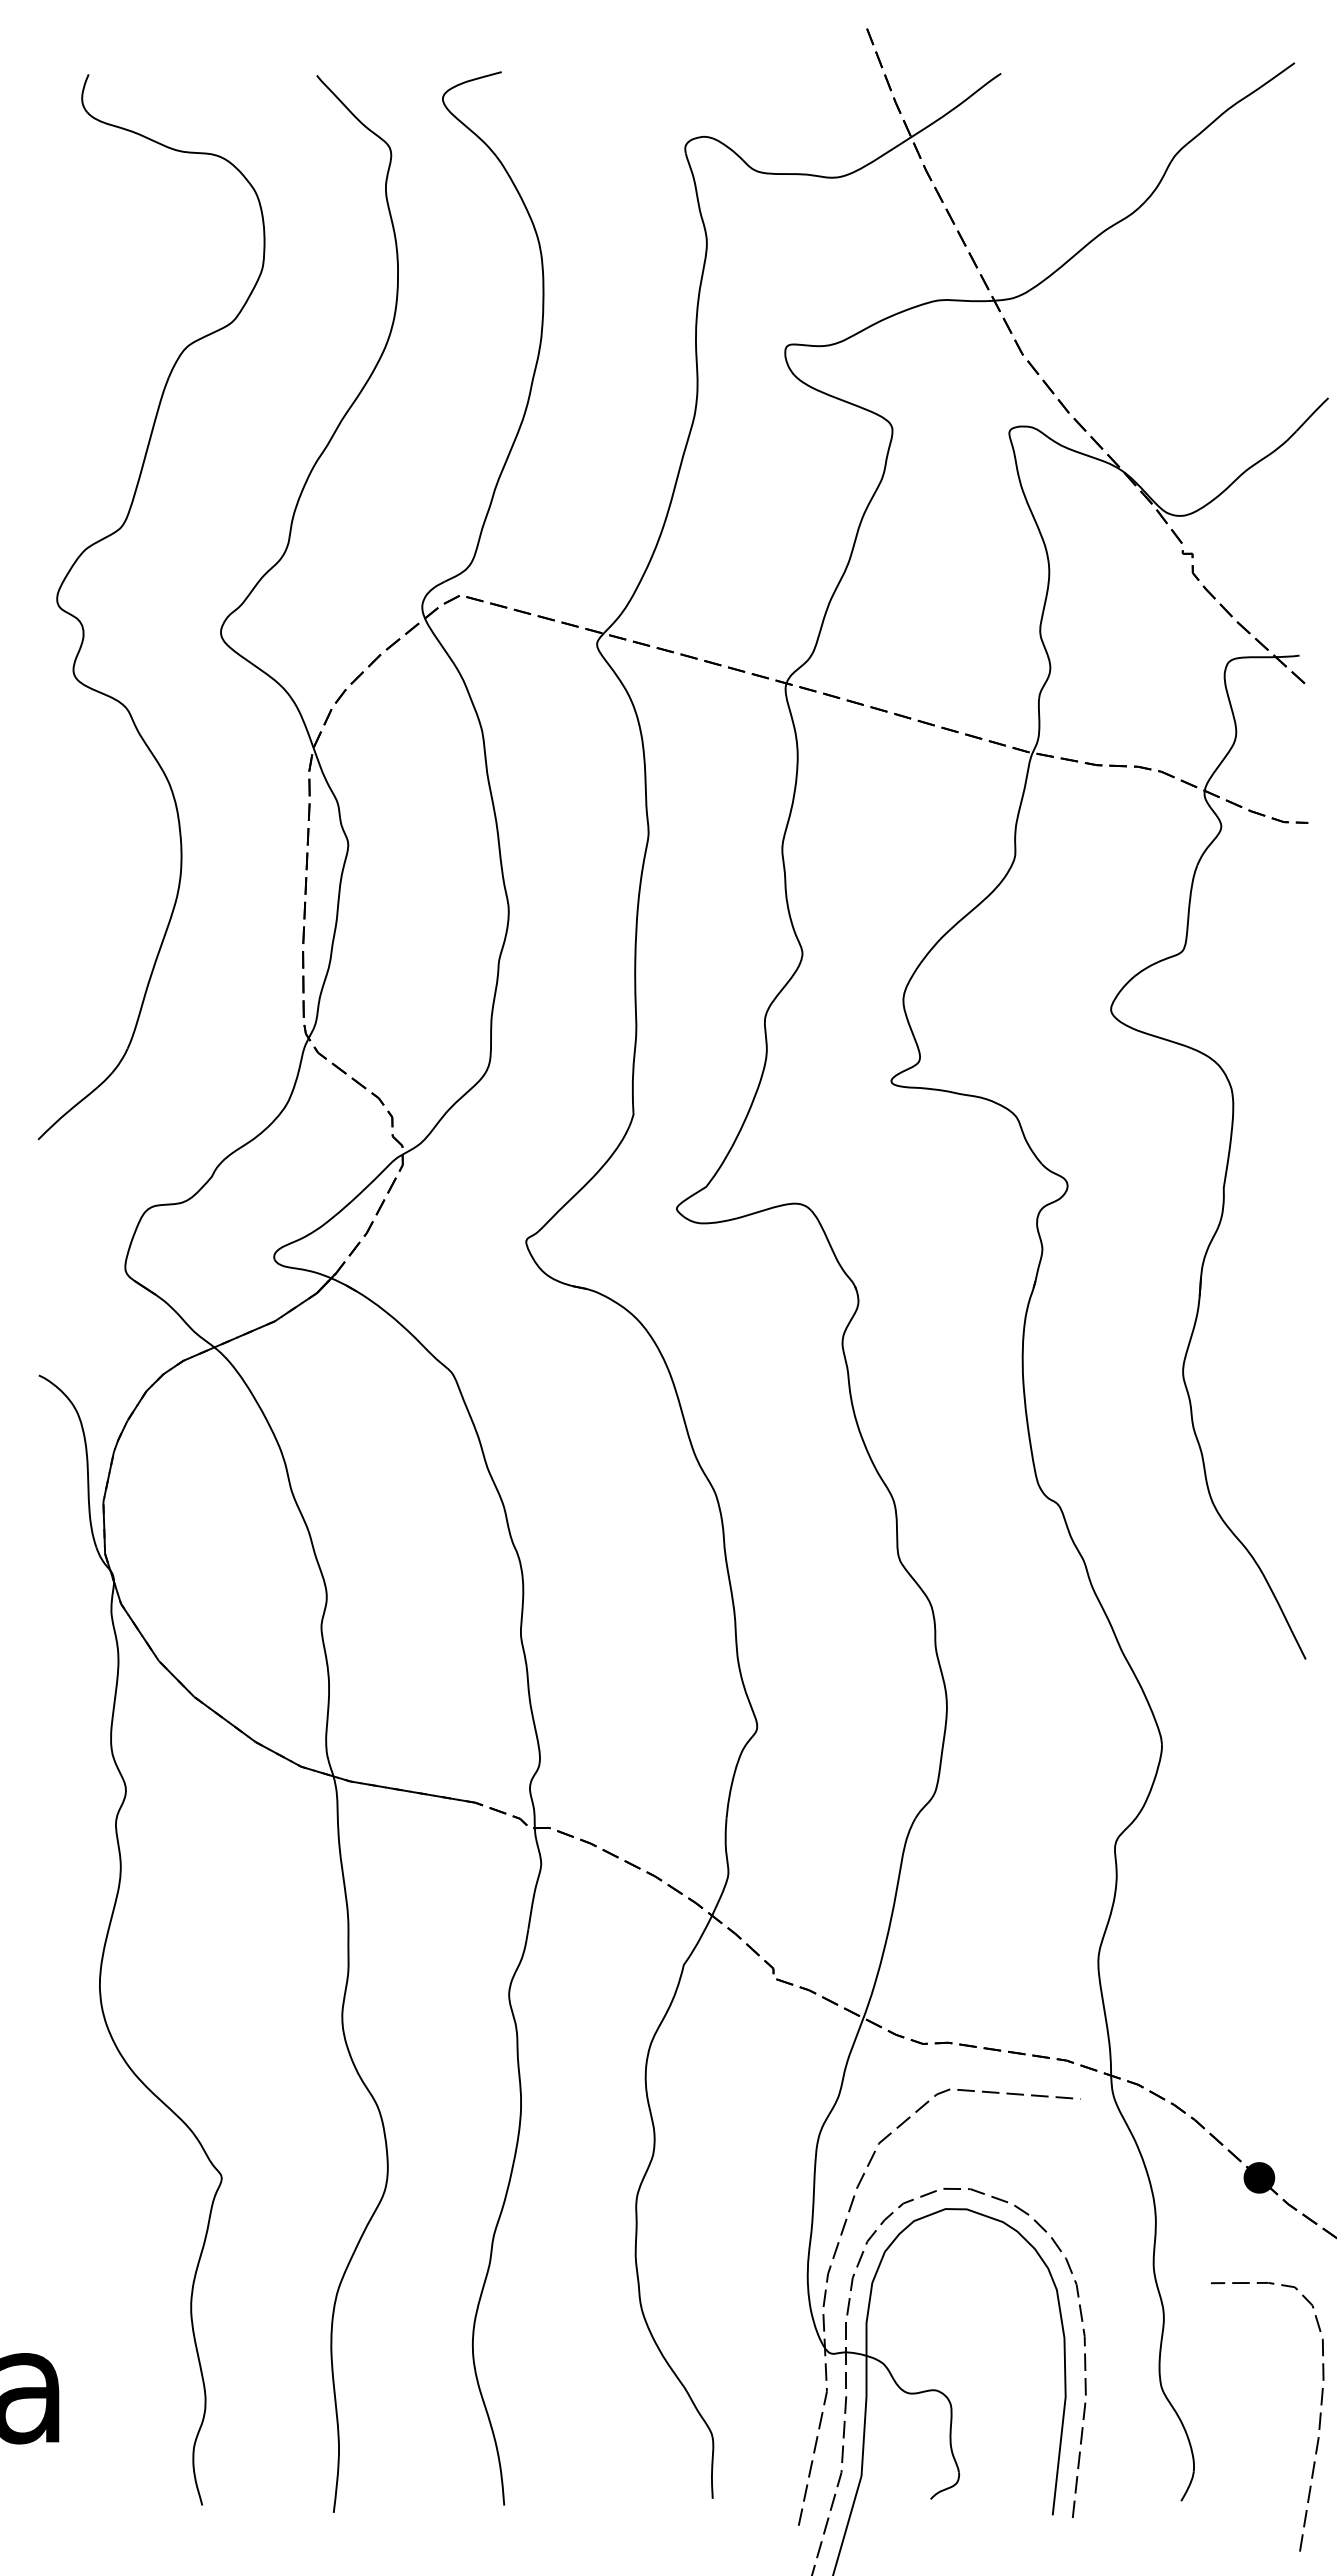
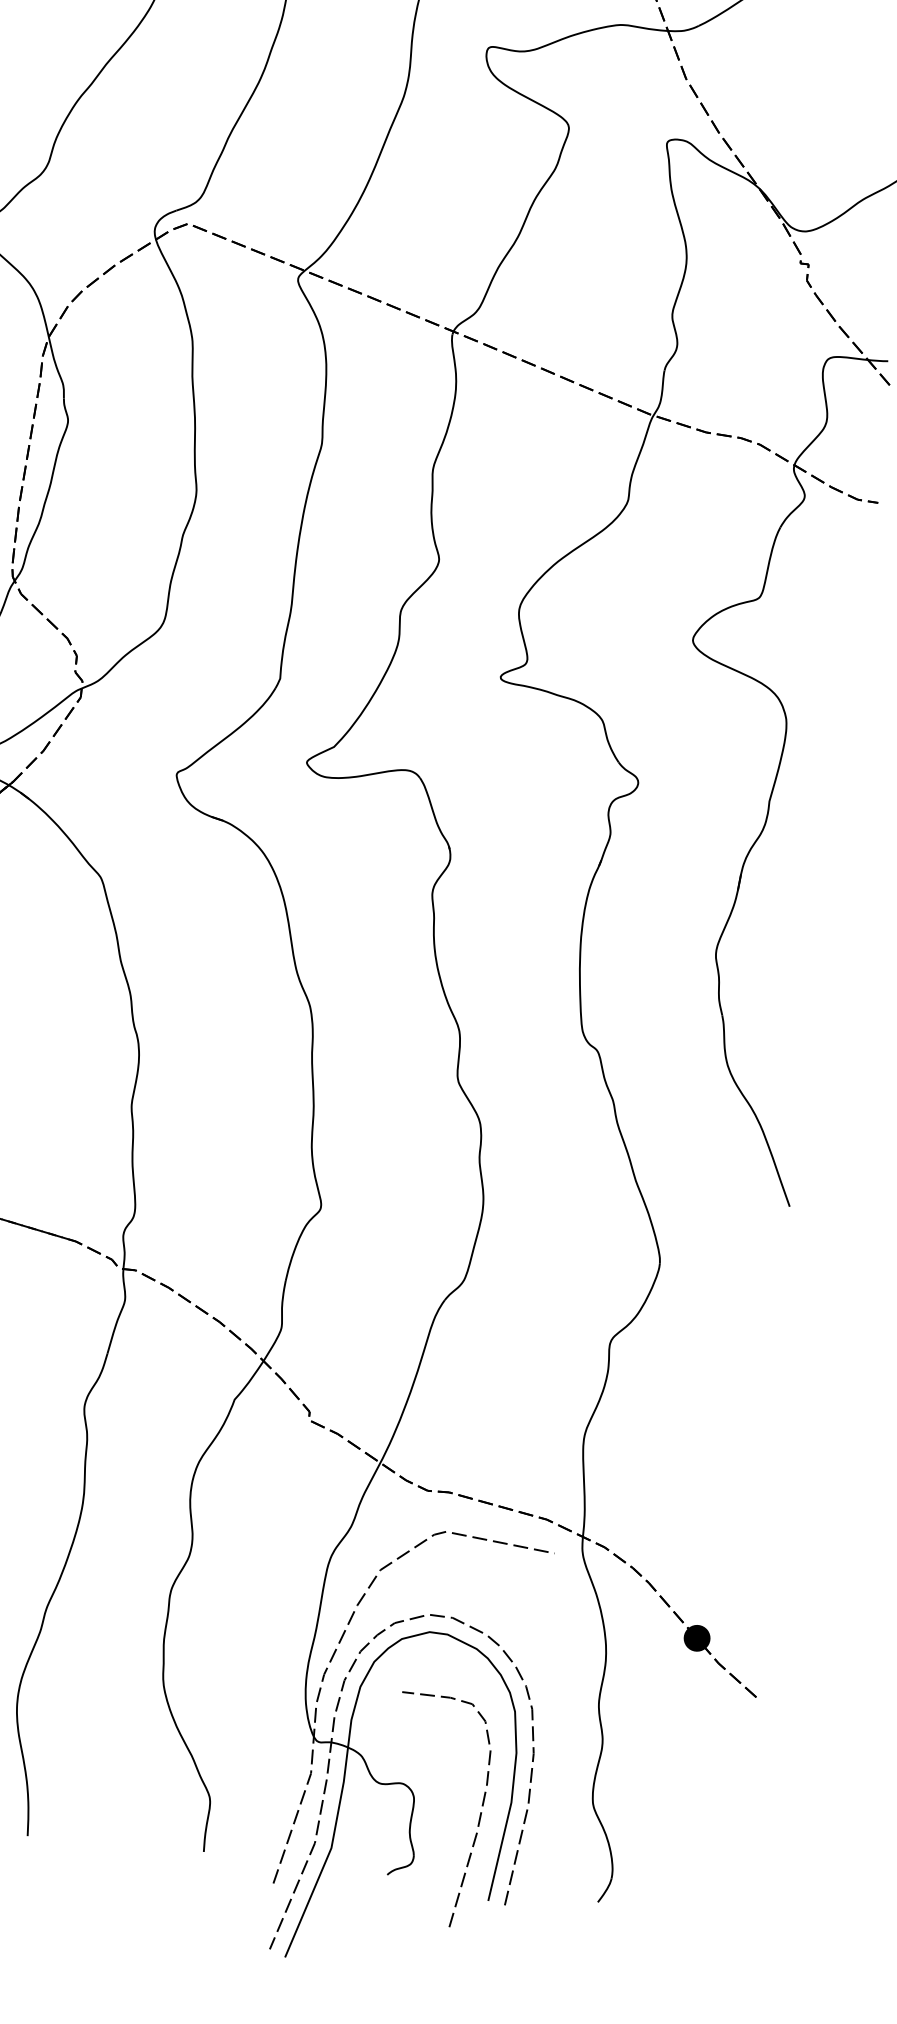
curve: (1318, 2424) -> (478, 1822), moved

